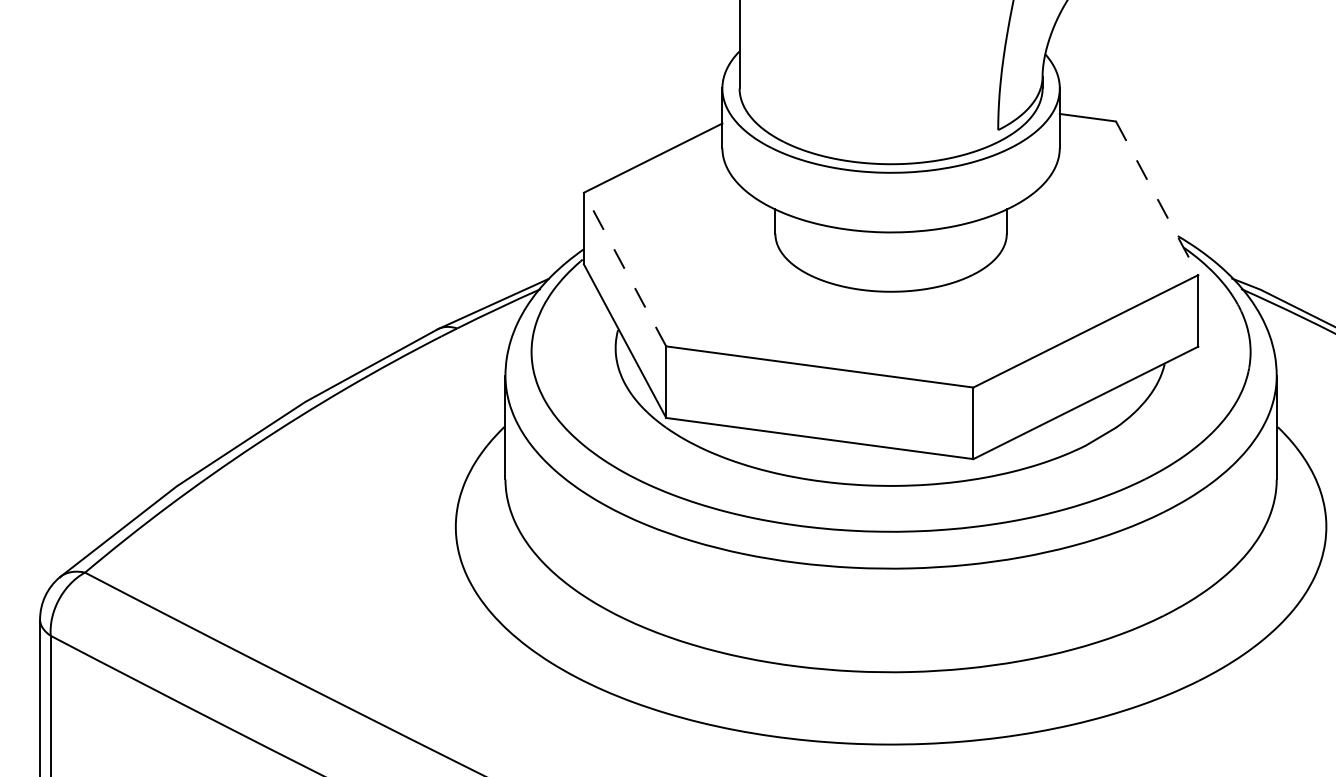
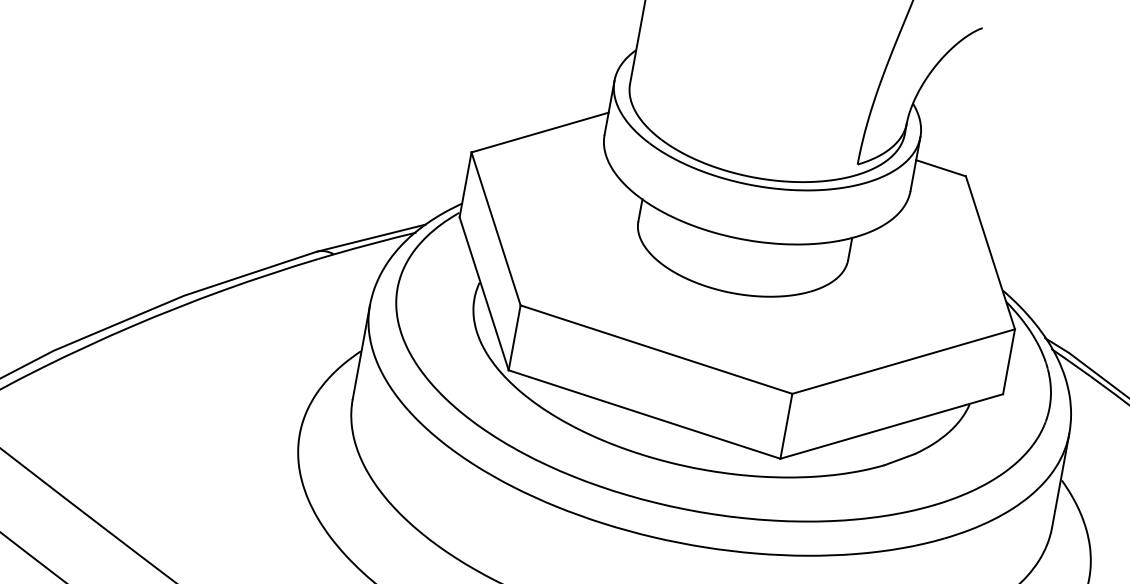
line: (1157, 198) -> (990, 253), dashed -> solid
line: (624, 269) -> (495, 228), dashed -> solid

